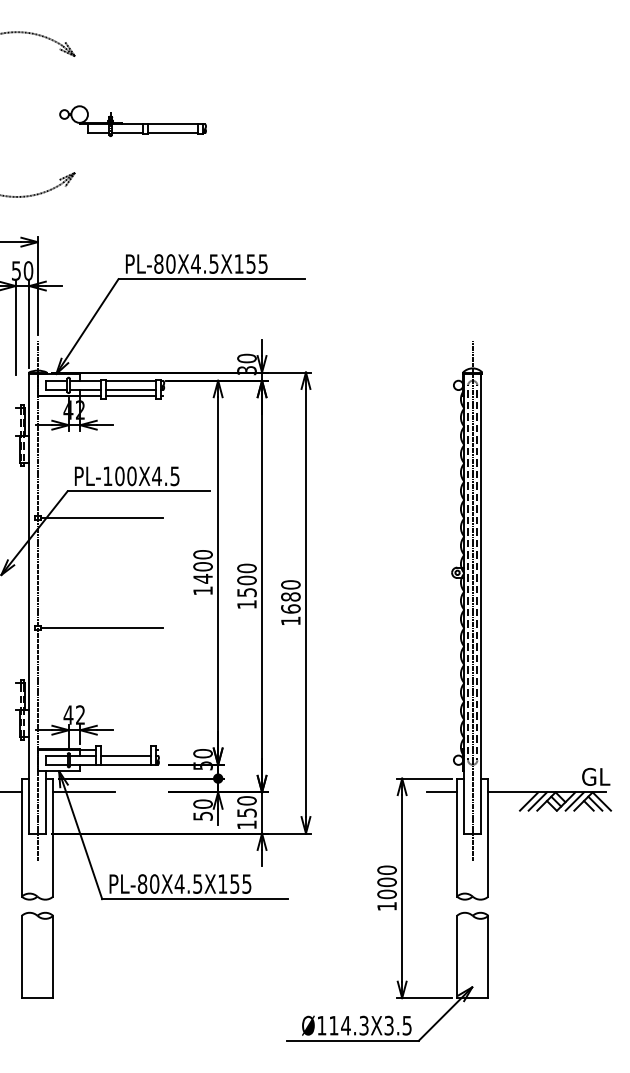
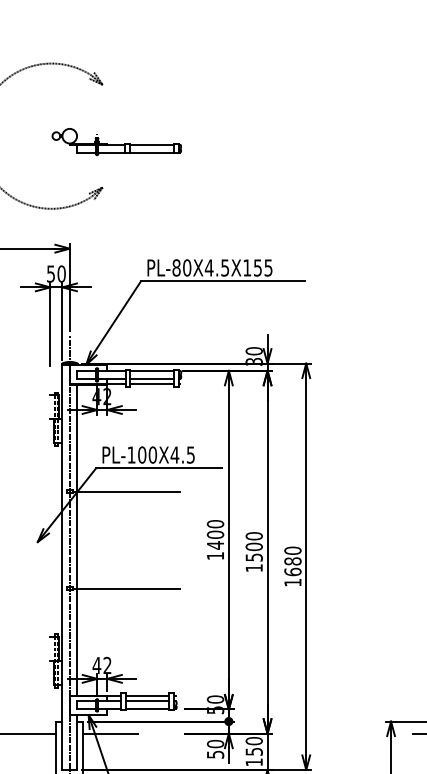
part: (132, 120) -> (116, 141), moved
line: (46, 572) -> (77, 539), added
line: (125, 749) -> (147, 695), added

